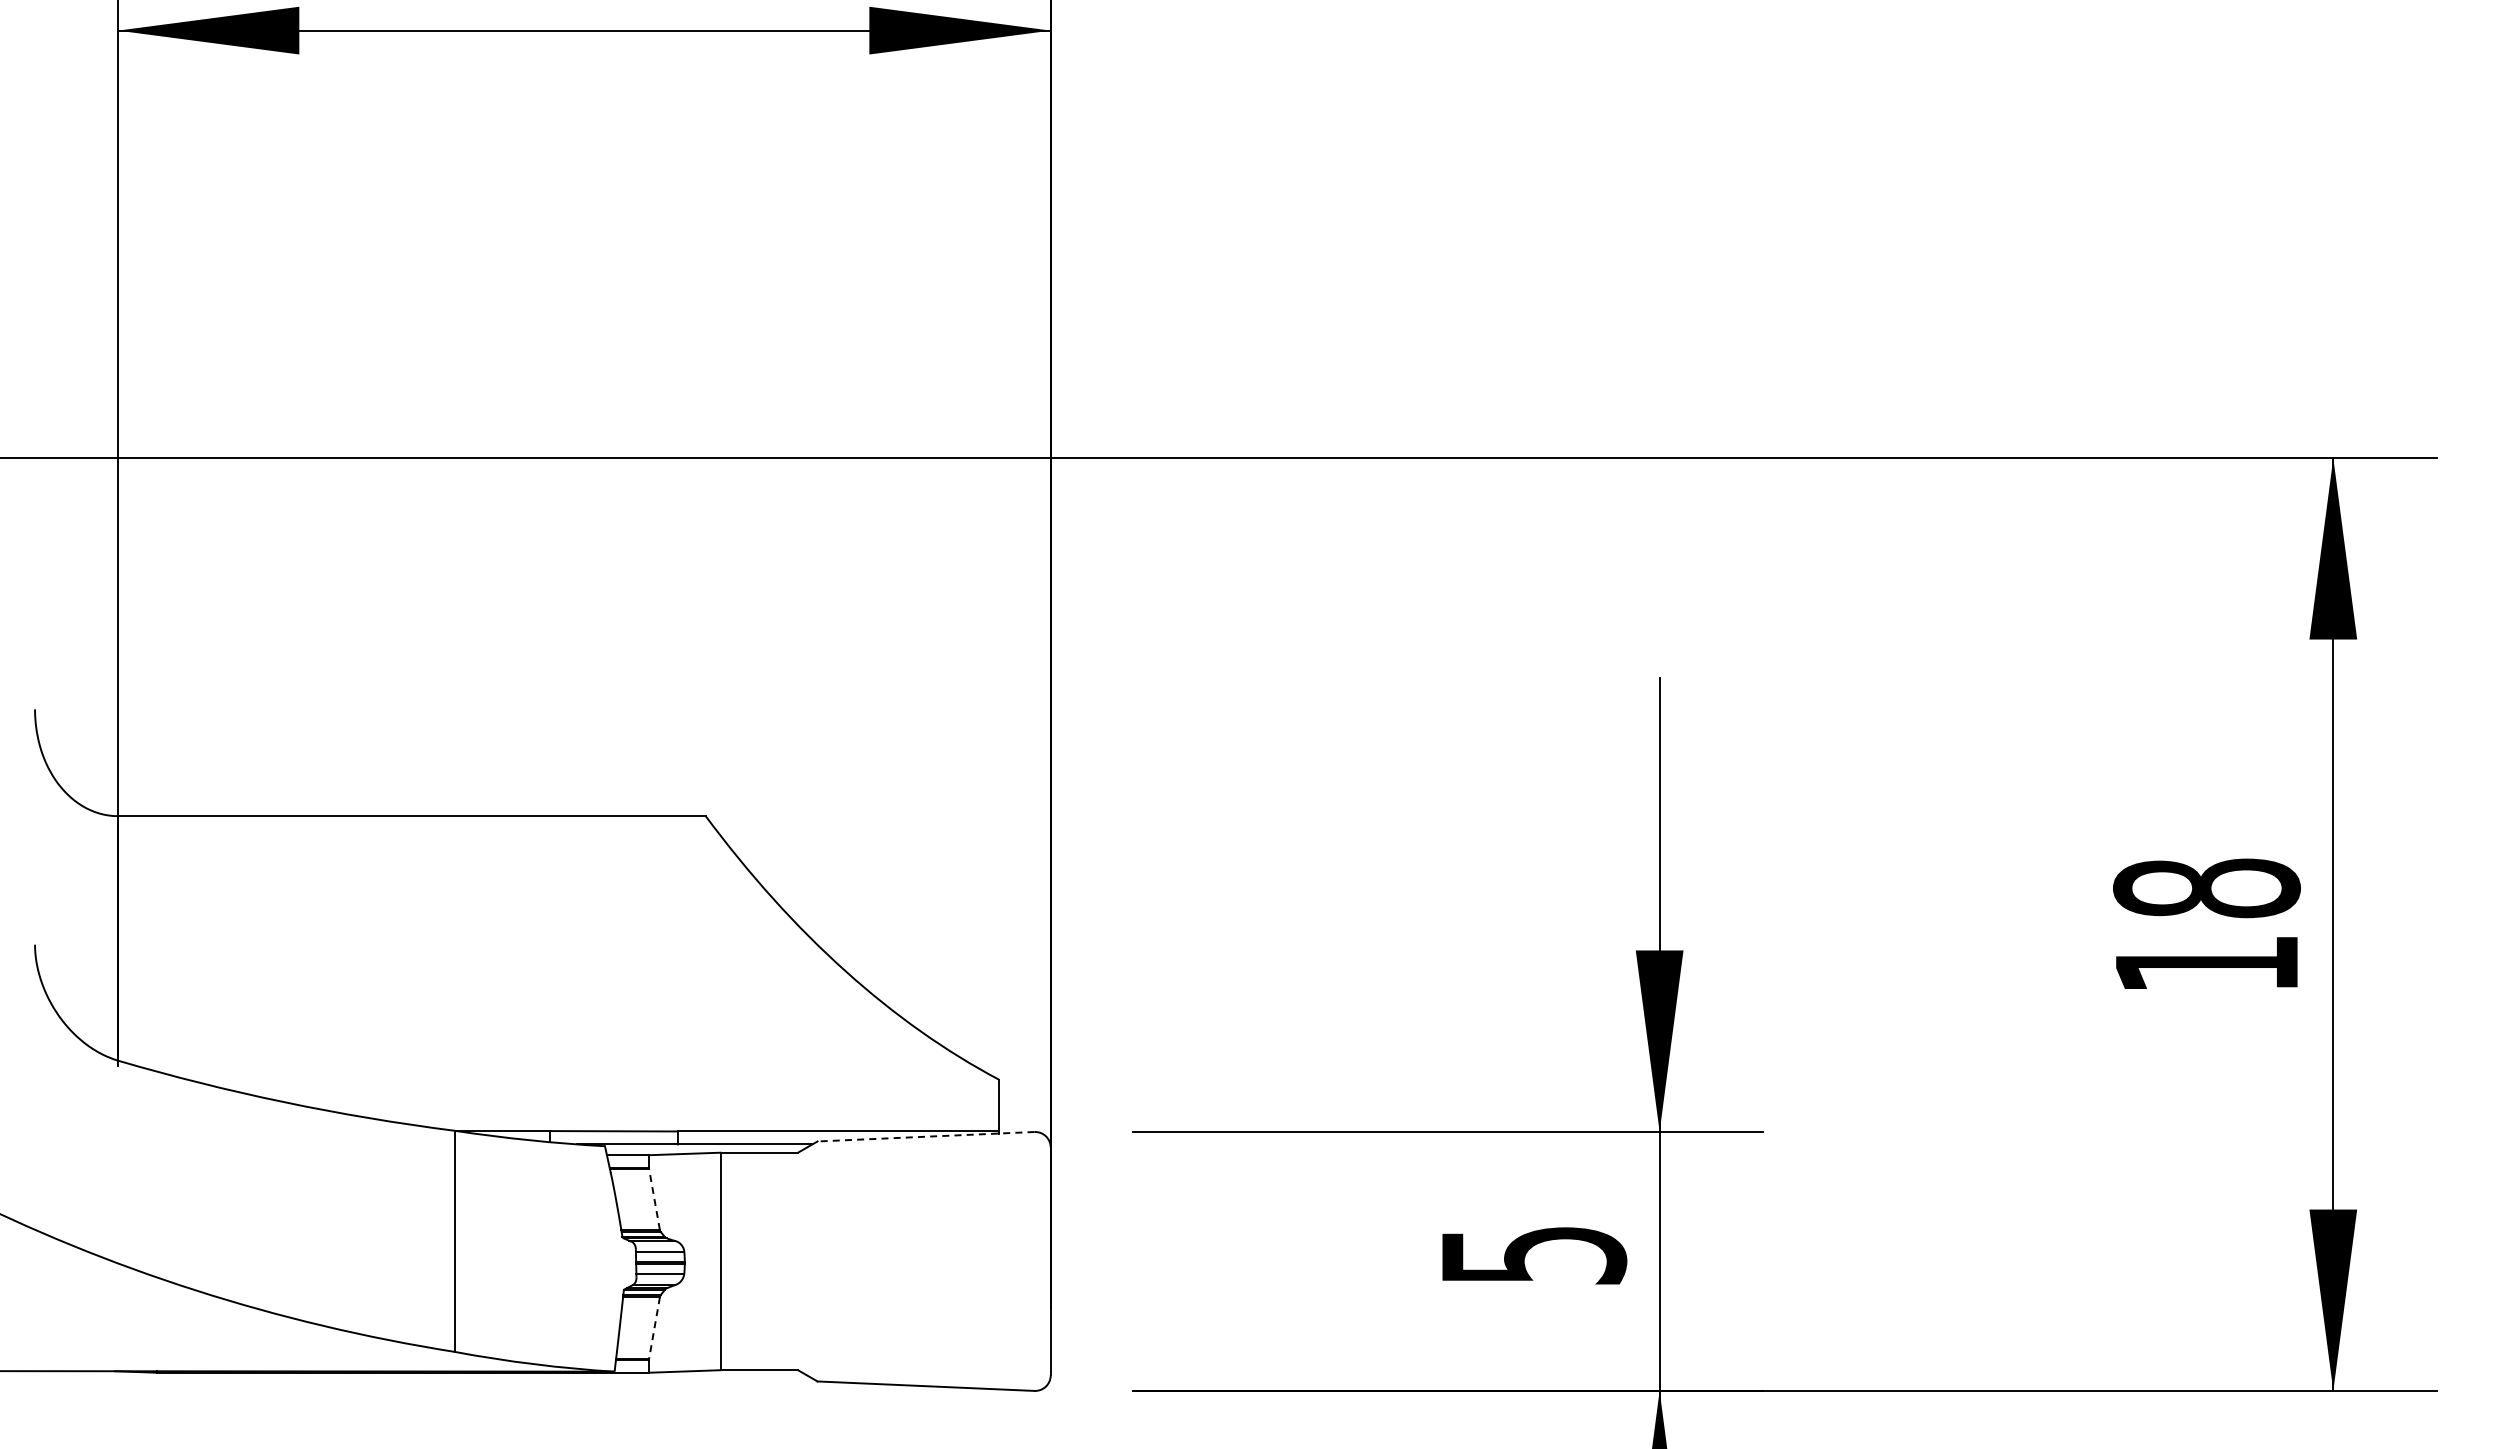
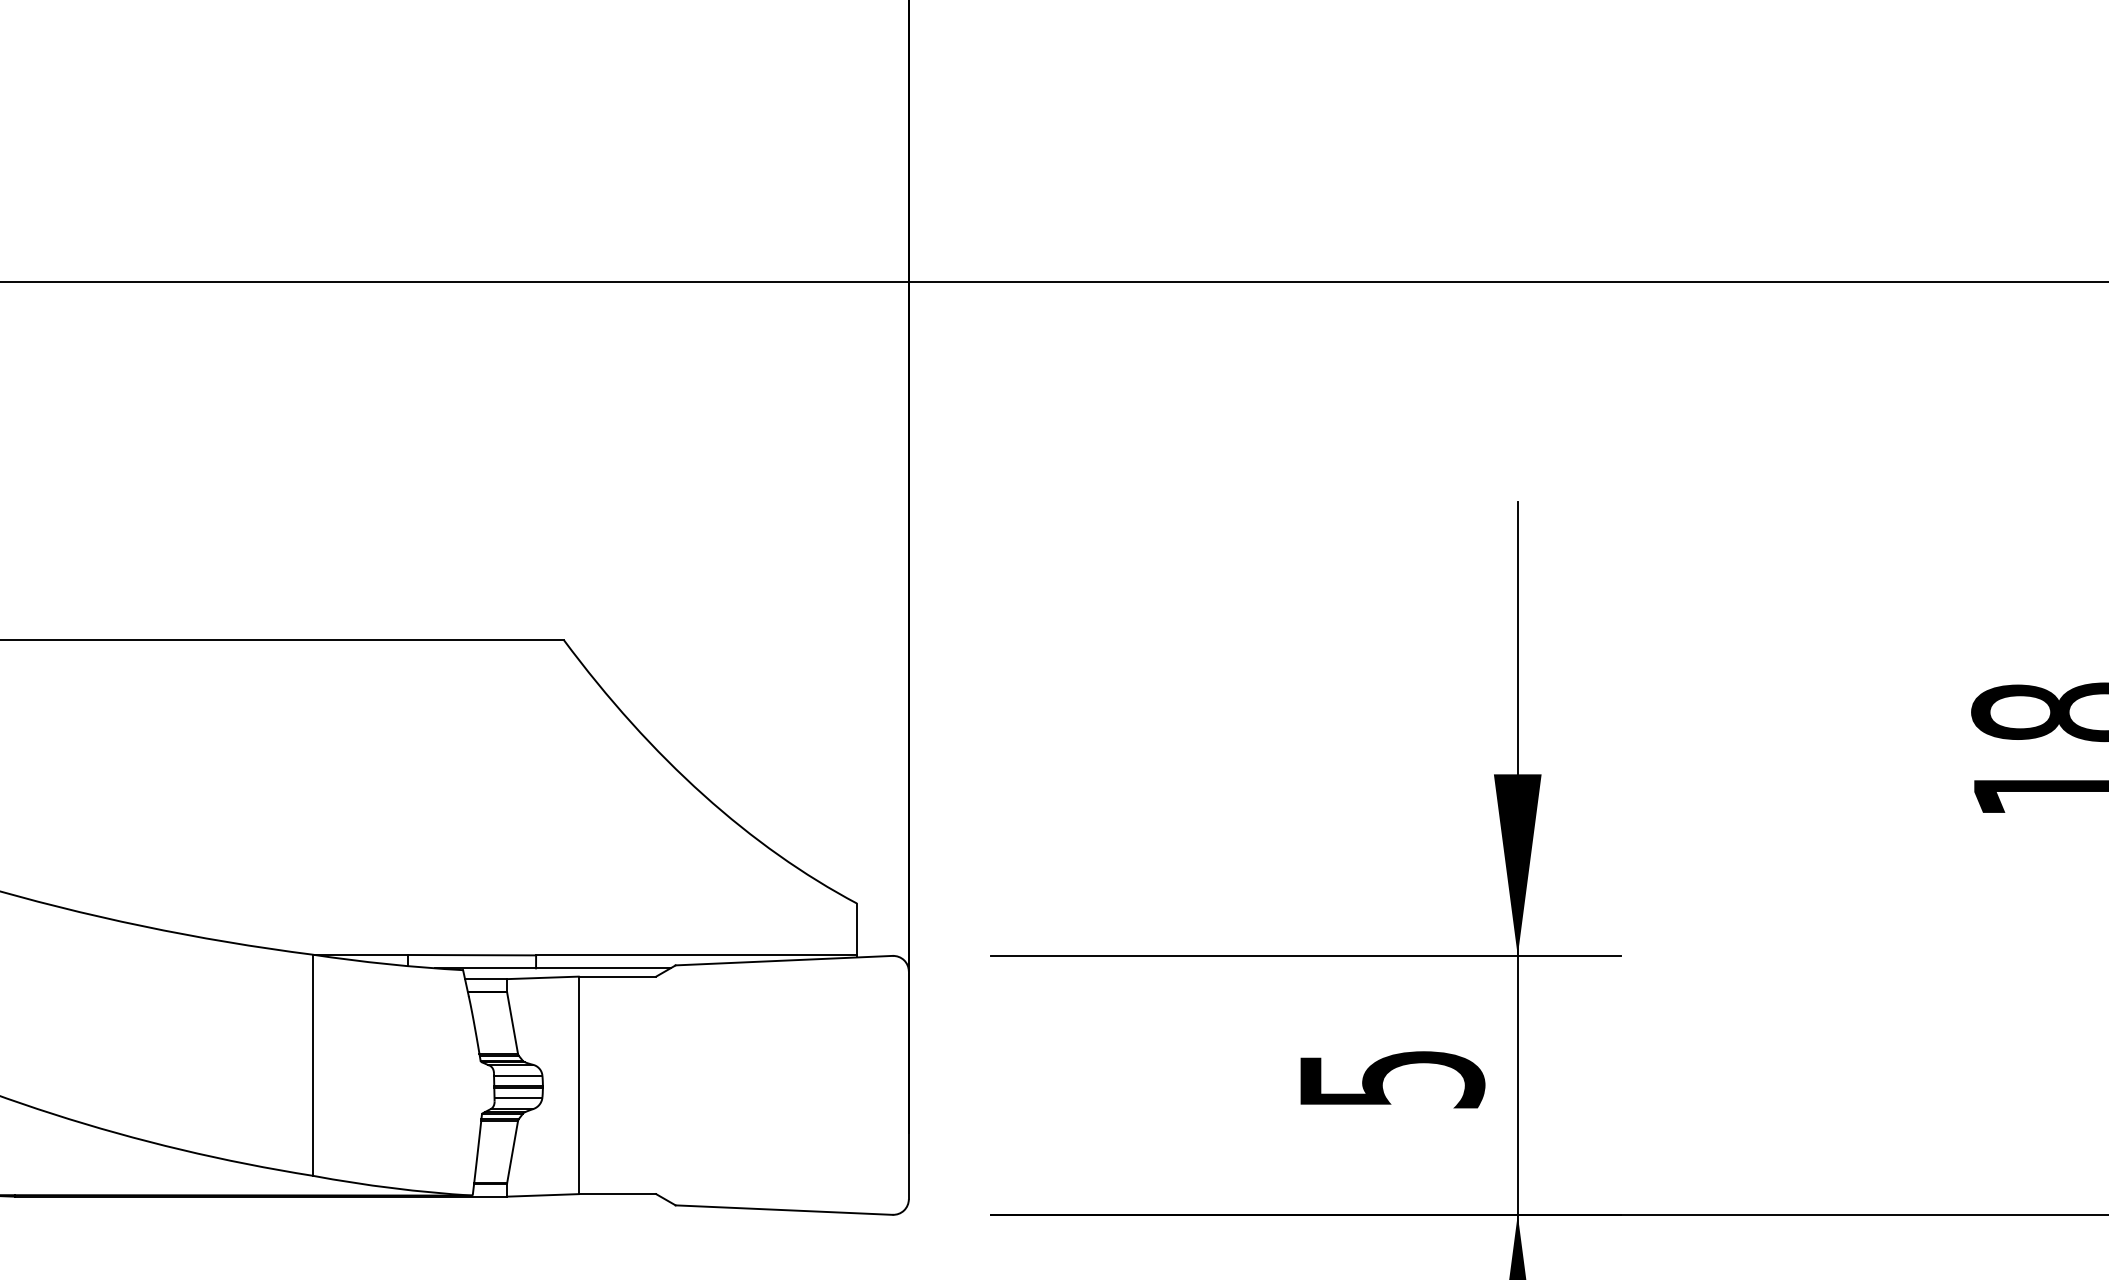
line: (926, 1136) -> (784, 960), dashed -> solid
line: (654, 1198) -> (512, 1022), dashed -> solid
line: (654, 1328) -> (512, 1152), dashed -> solid

